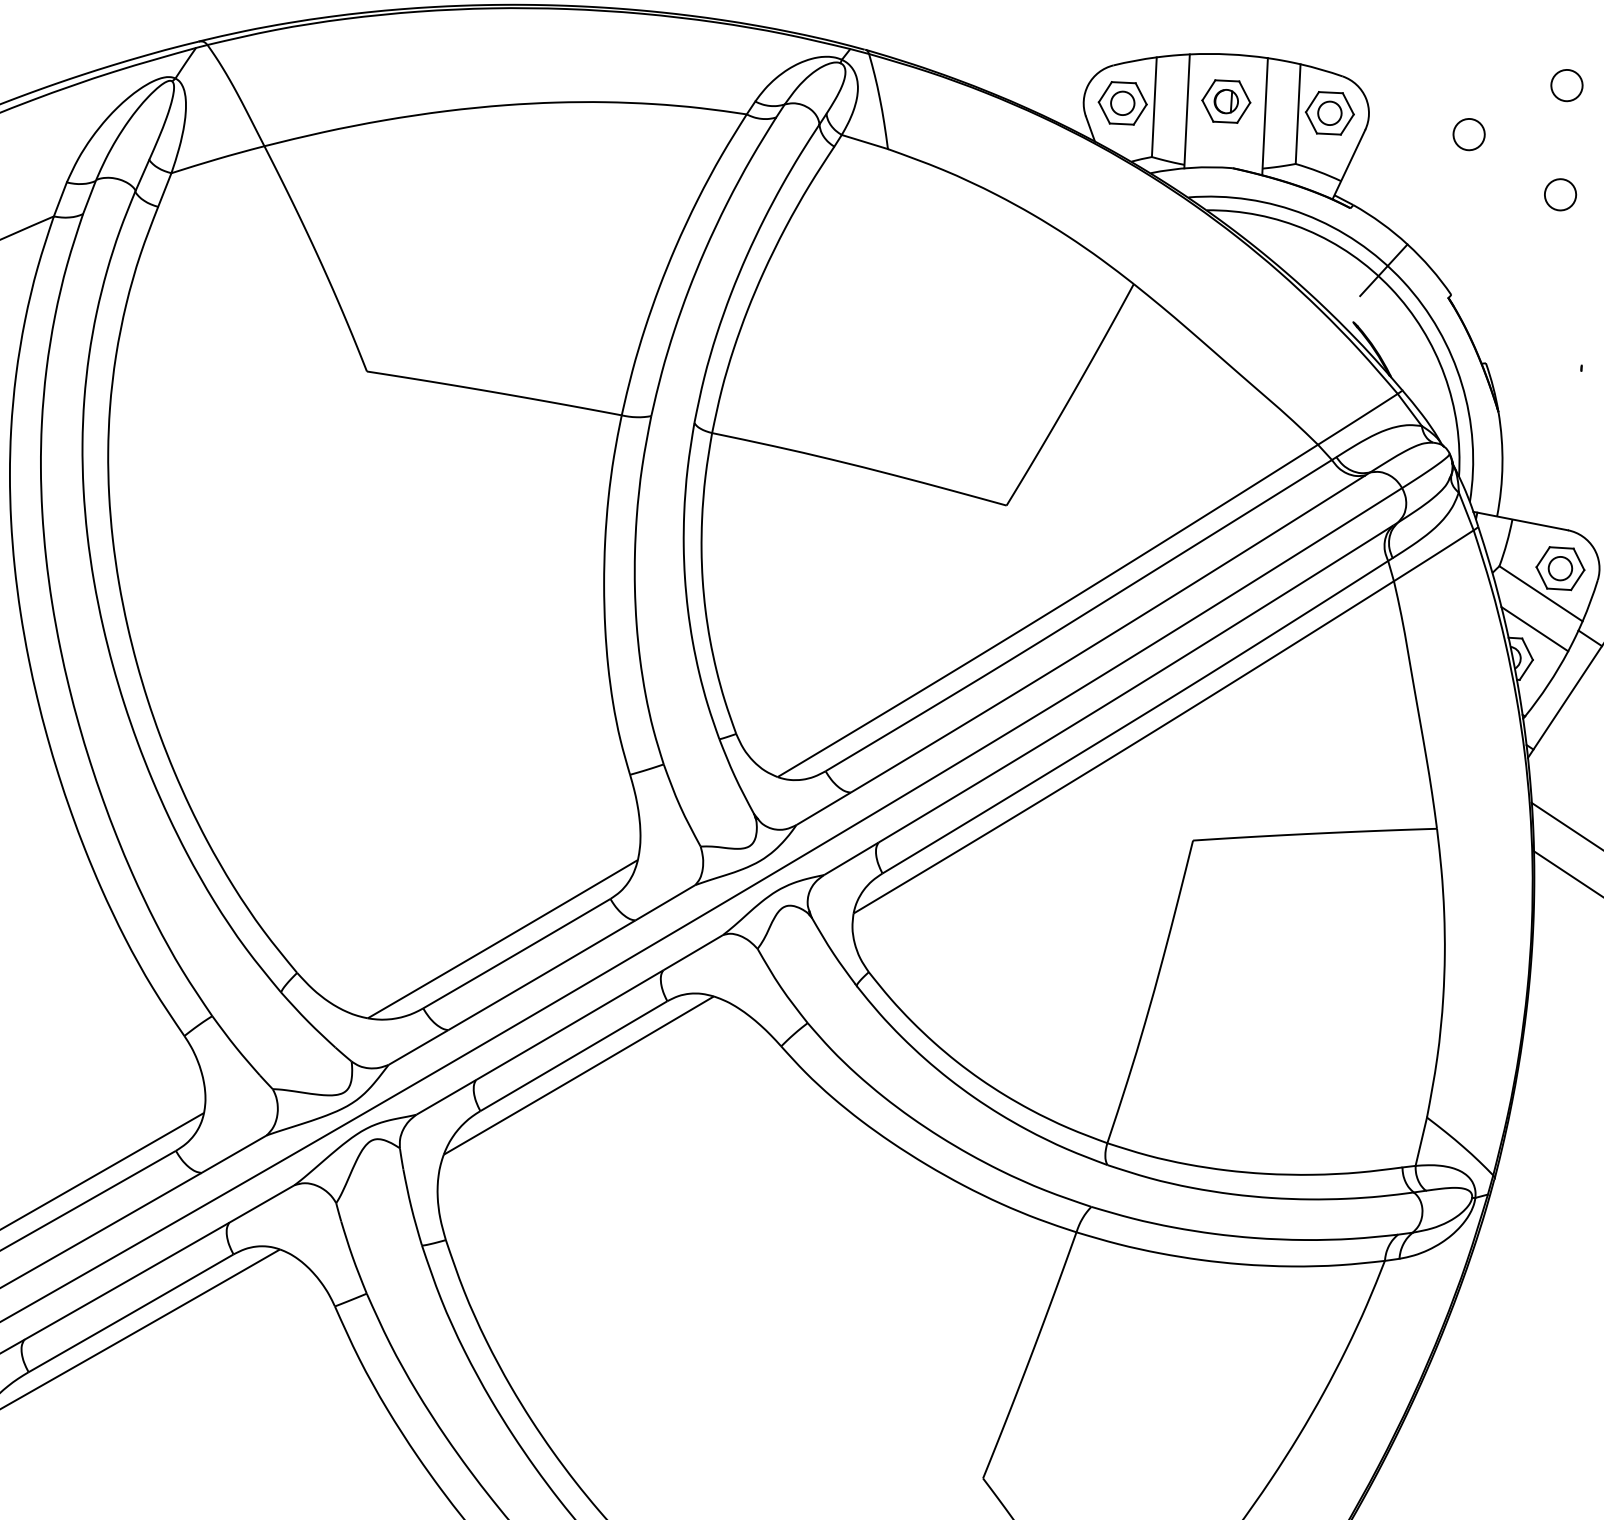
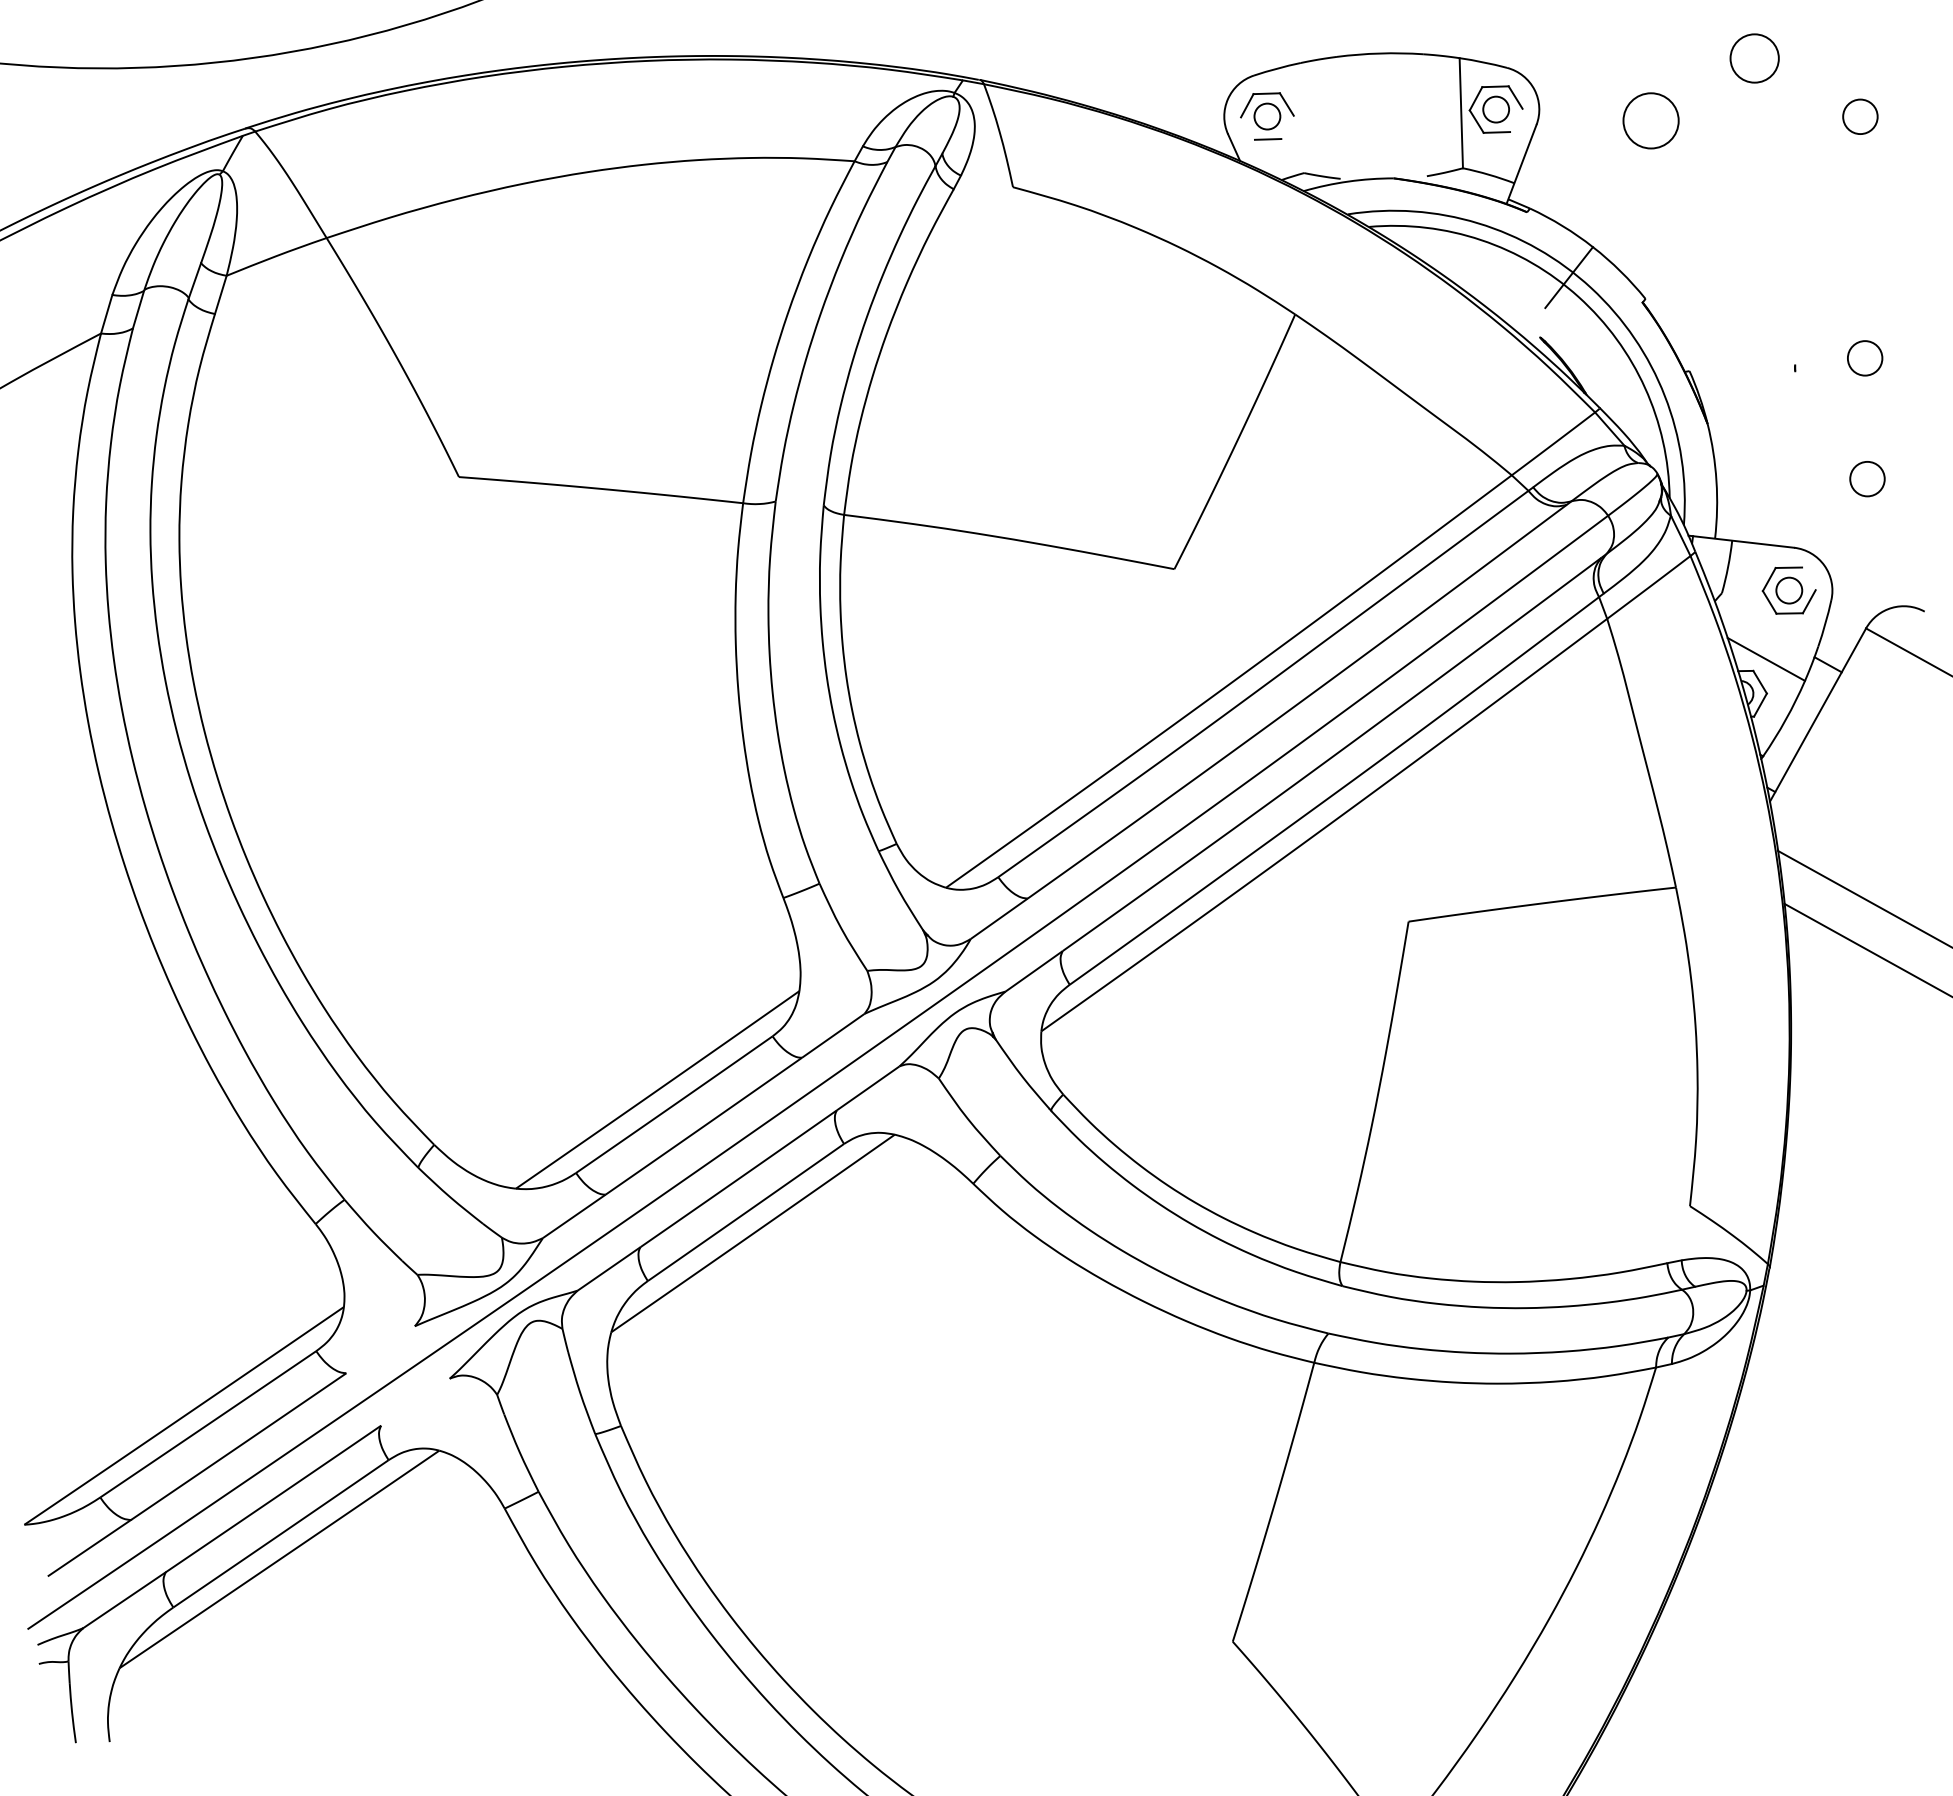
circle: (1566, 85) -> (1754, 58), size x1.4
part: (1225, 101) -> (1380, 105), removed
line: (1154, 107) -> (1302, 118), removed
line: (1186, 111) -> (1338, 119), removed
line: (1103, 112) -> (1247, 128), removed
line: (1140, 114) -> (1287, 127), removed
line: (1265, 116) -> (1425, 118), removed
line: (1347, 124) -> (1516, 120), removed
circle: (1469, 134) -> (1651, 120), size x1.6
line: (864, 142) -> (986, 181), removed
circle: (1560, 194) -> (1756, 179), removed
line: (1578, 559) -> (1808, 578), removed
line: (1540, 593) -> (1769, 619), removed
line: (1420, 1141) -> (1685, 1233), removed
line: (234, 1153) -> (380, 1349), removed
line: (261, 1203) -> (415, 1401), removed

